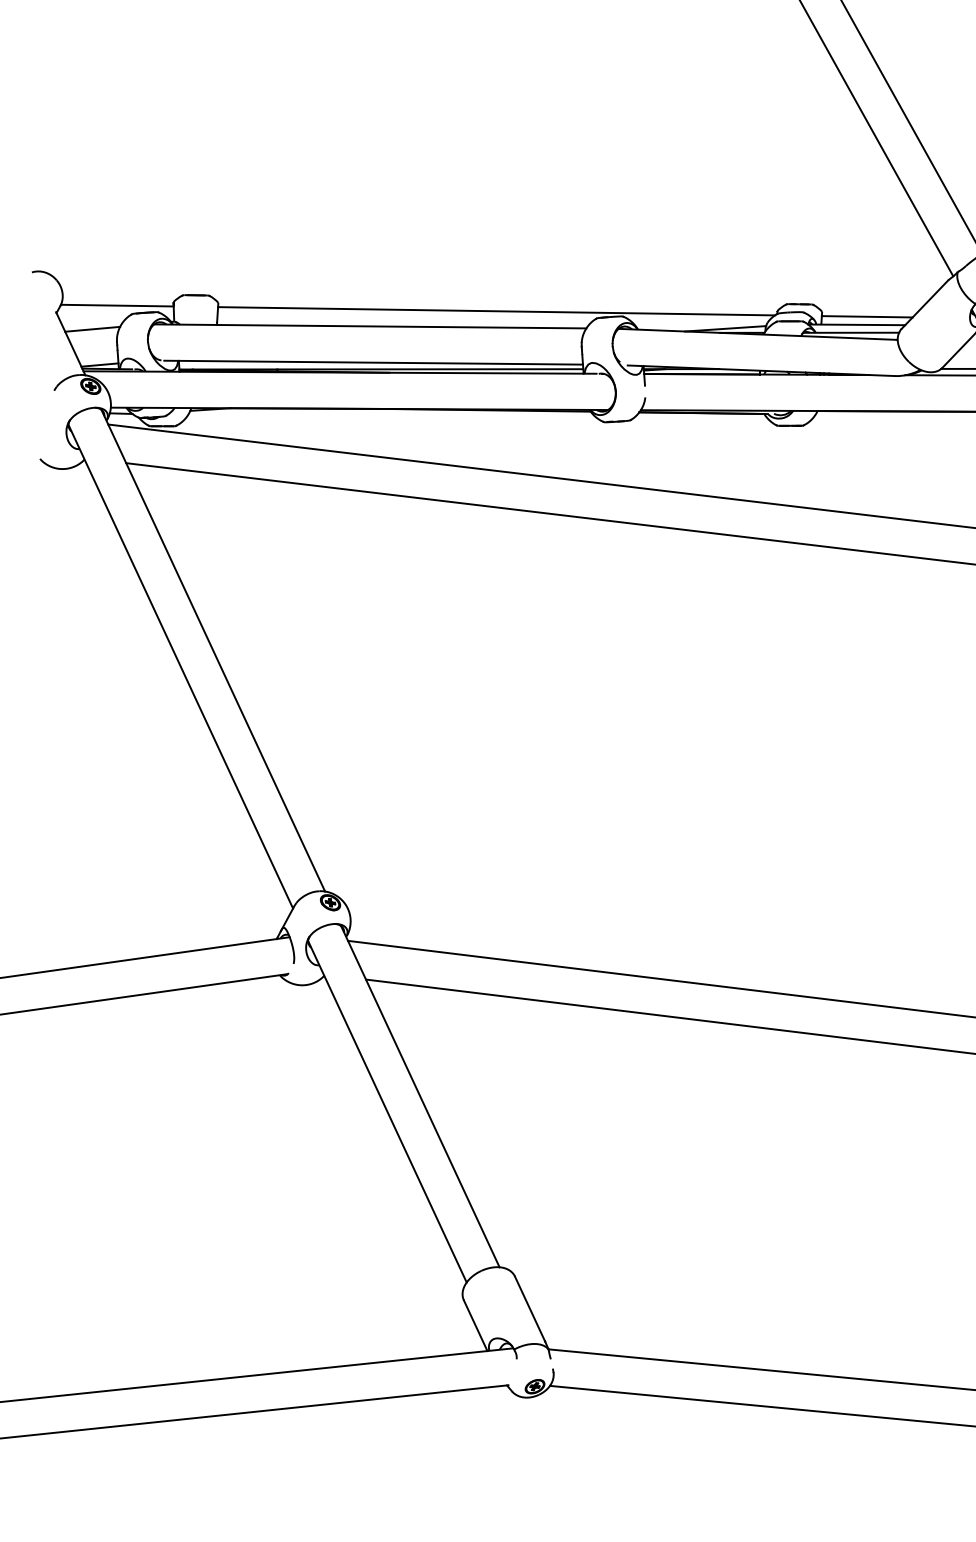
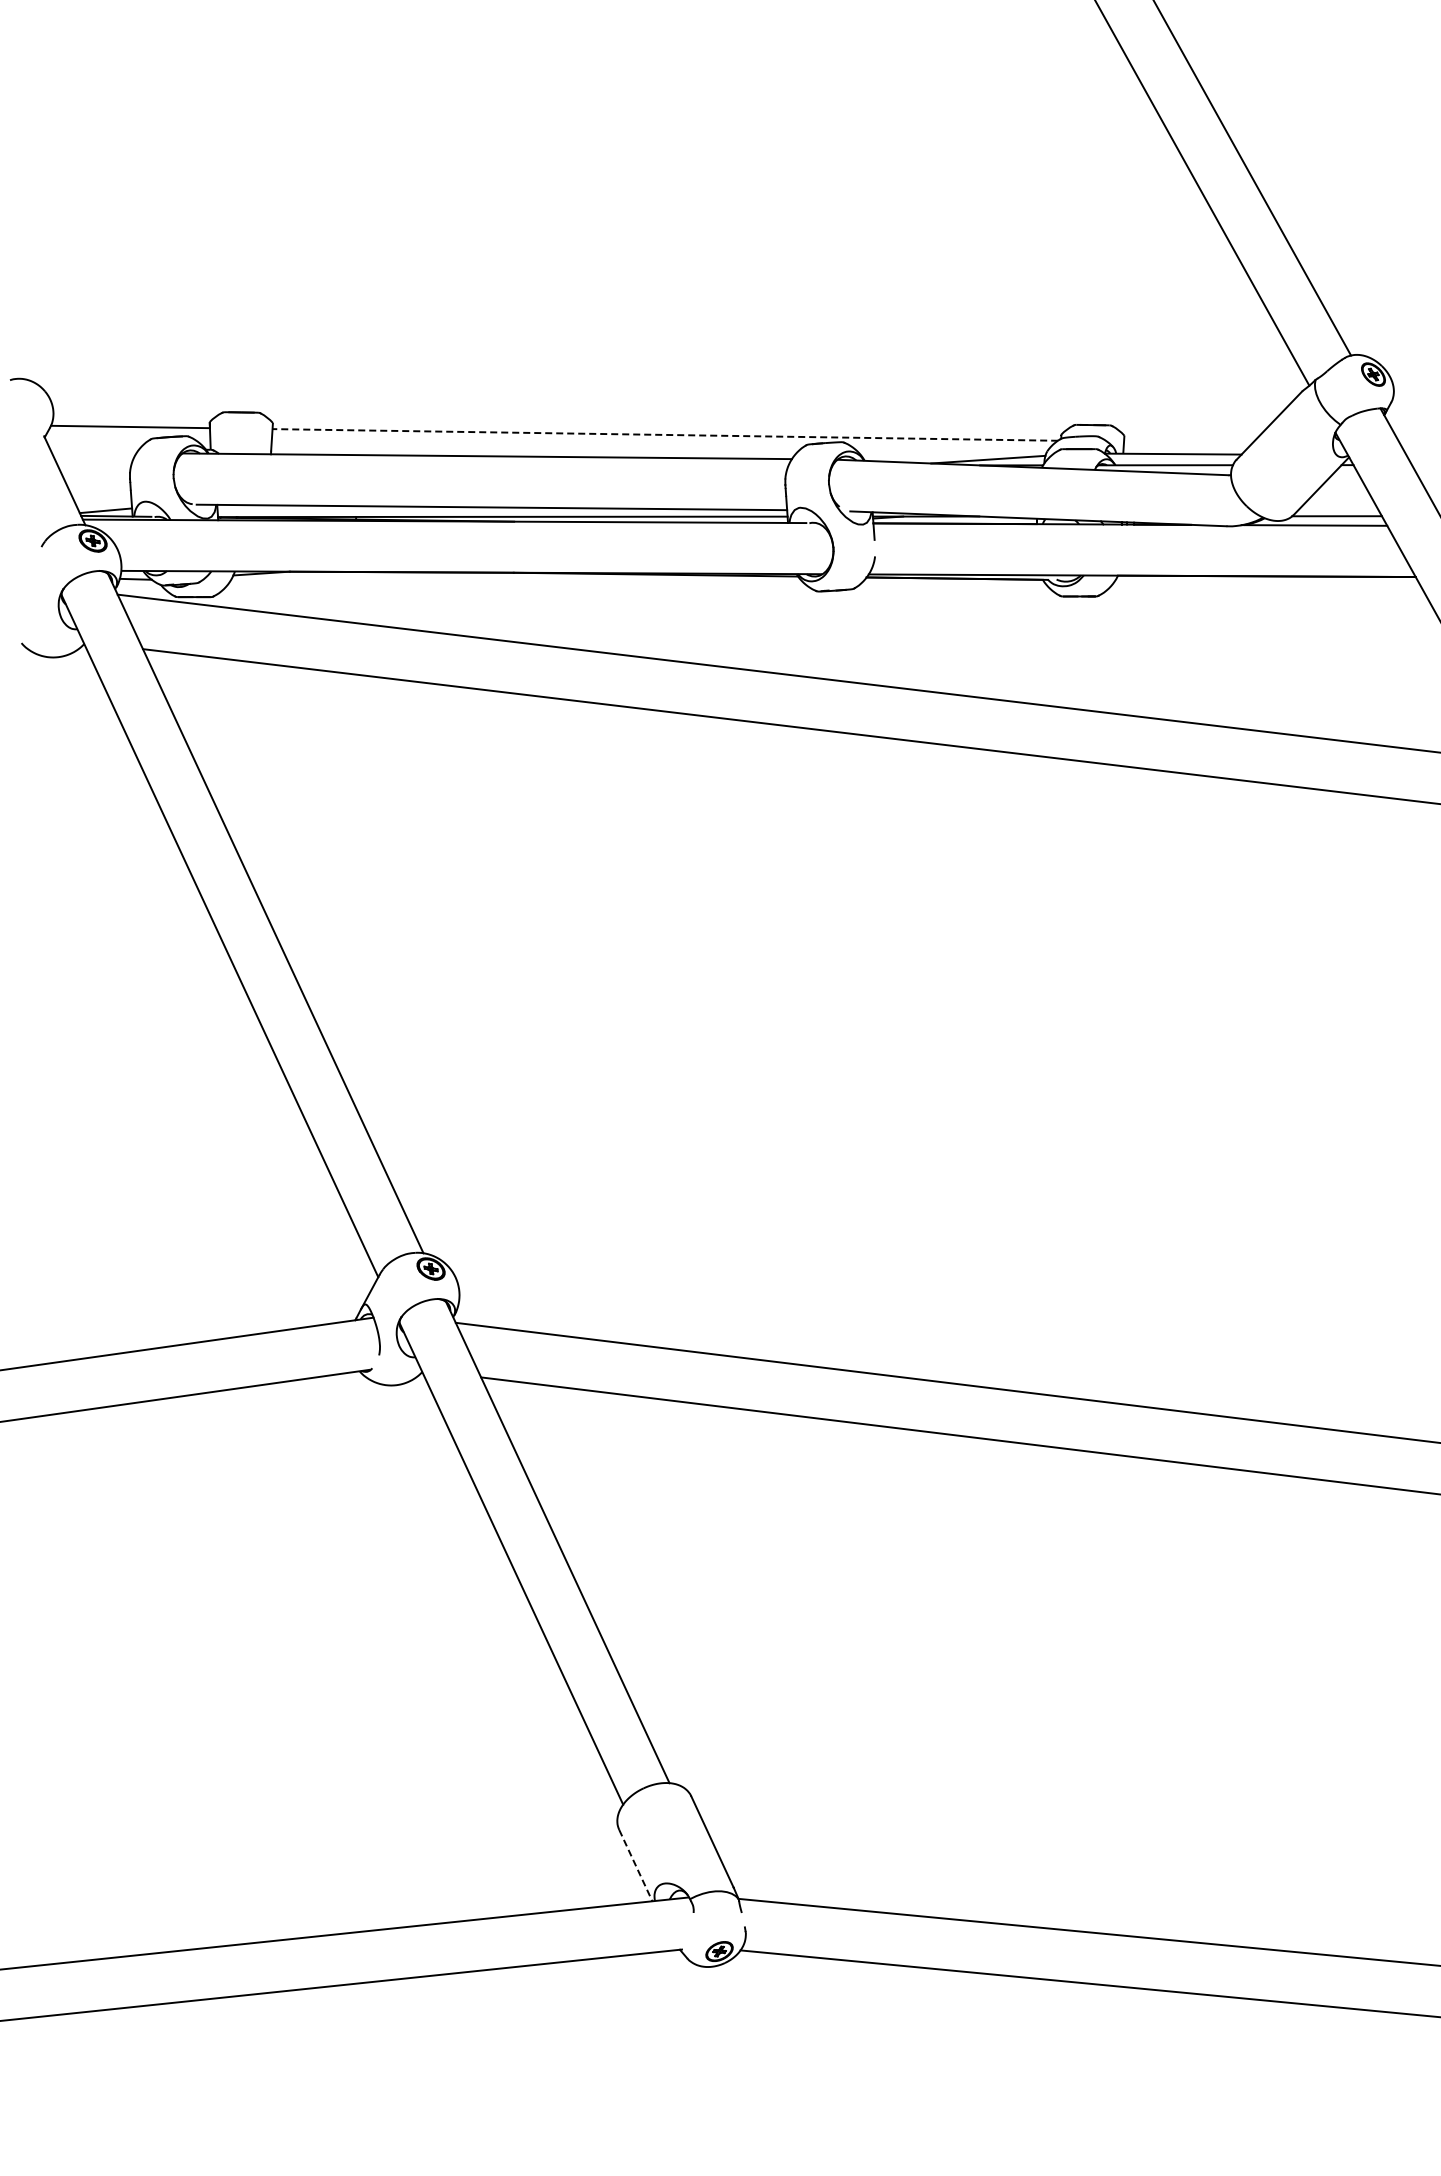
line: (496, 310) -> (665, 434), solid -> dashed
line: (867, 316) -> (1188, 442), removed
line: (92, 328) -> (95, 459), removed
line: (476, 1326) -> (636, 1866), solid -> dashed

